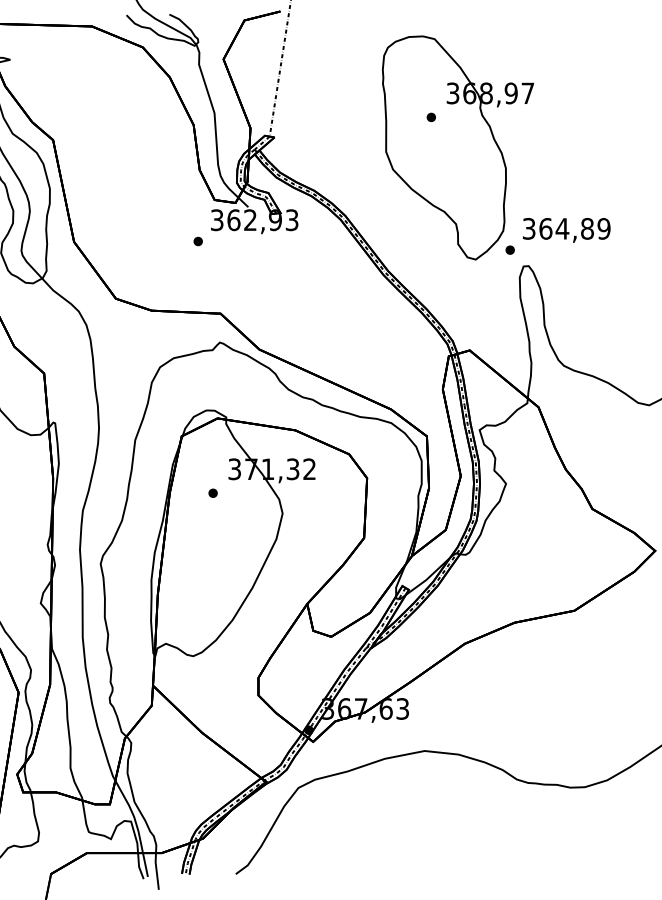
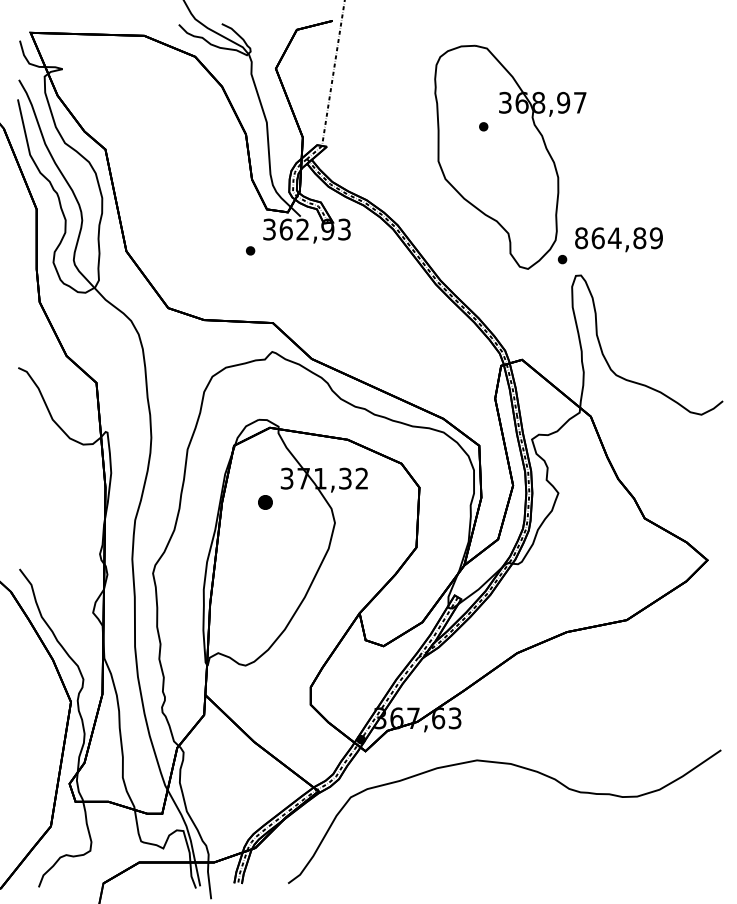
text: (529, 229) -> (581, 238), 364,89 -> 864,89
part: (213, 493) -> (265, 502), size x1.6

